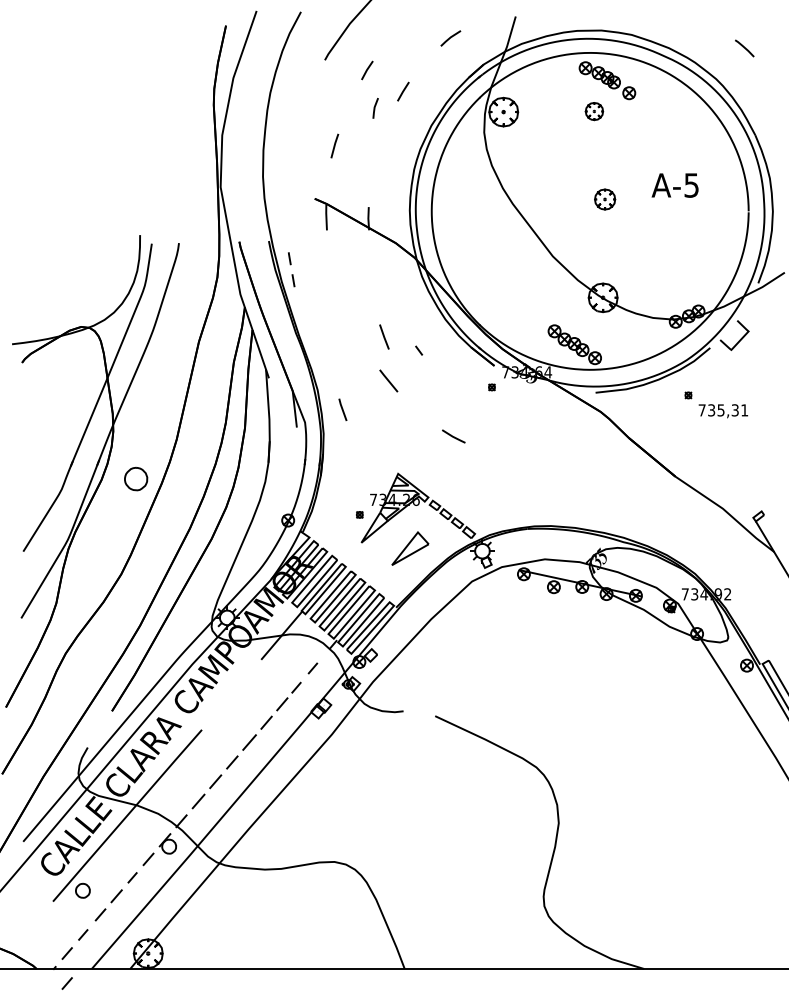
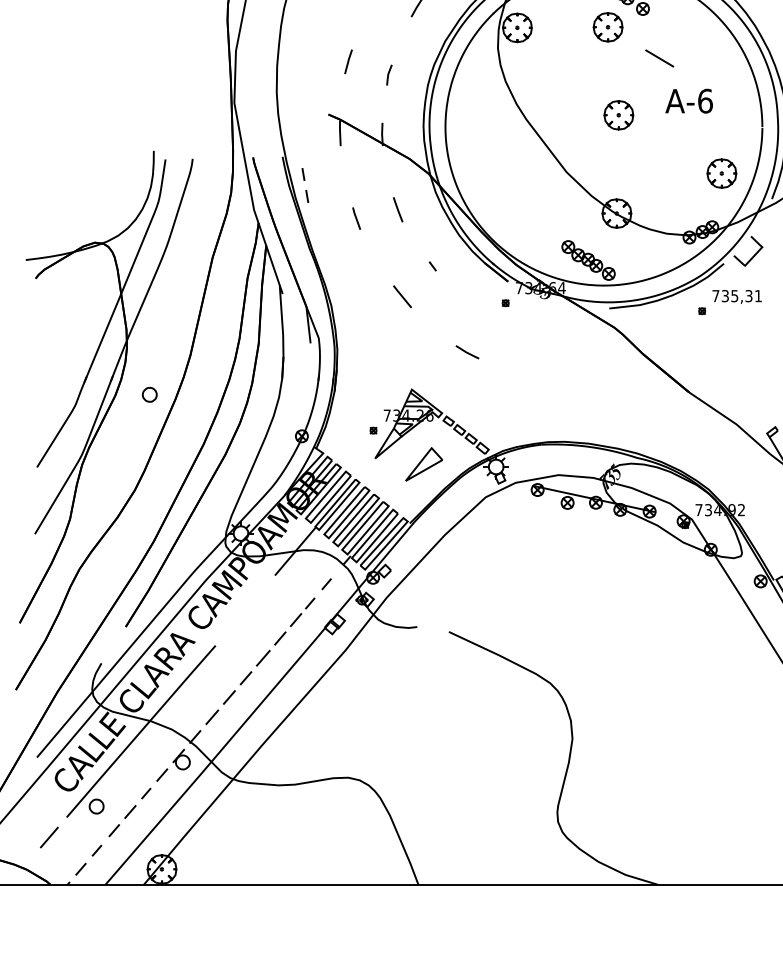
line: (375, 108) -> (389, 75), moved
part: (594, 111) -> (608, 27), size x1.67
line: (645, 142) -> (659, 58), added
text: (691, 185) -> (705, 101), A-5 -> A-6
part: (604, 199) -> (618, 115), size x1.43
part: (707, 257) -> (721, 173), added
line: (384, 336) -> (398, 209), moved
line: (342, 409) -> (356, 218), moved
text: (722, 411) -> (736, 297), moved
part: (135, 478) -> (149, 394), size x0.62
line: (35, 921) -> (49, 837), added
line: (66, 983) -> (80, 899), removed

